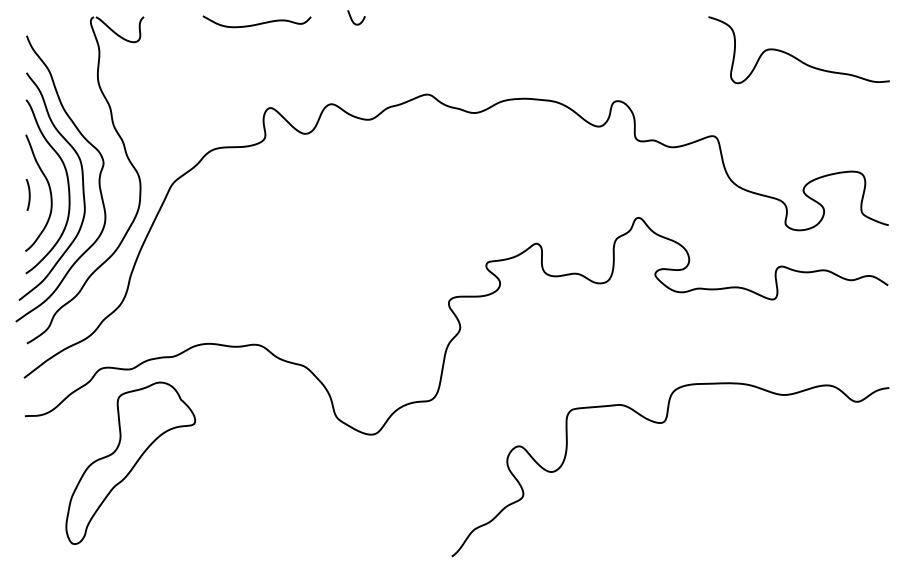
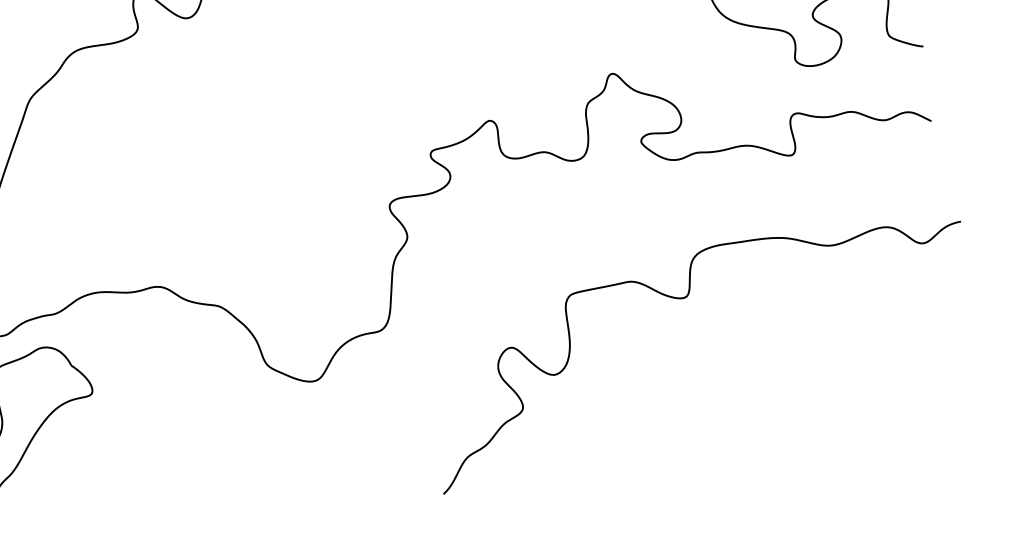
curve: (663, 423) -> (686, 298), moved

